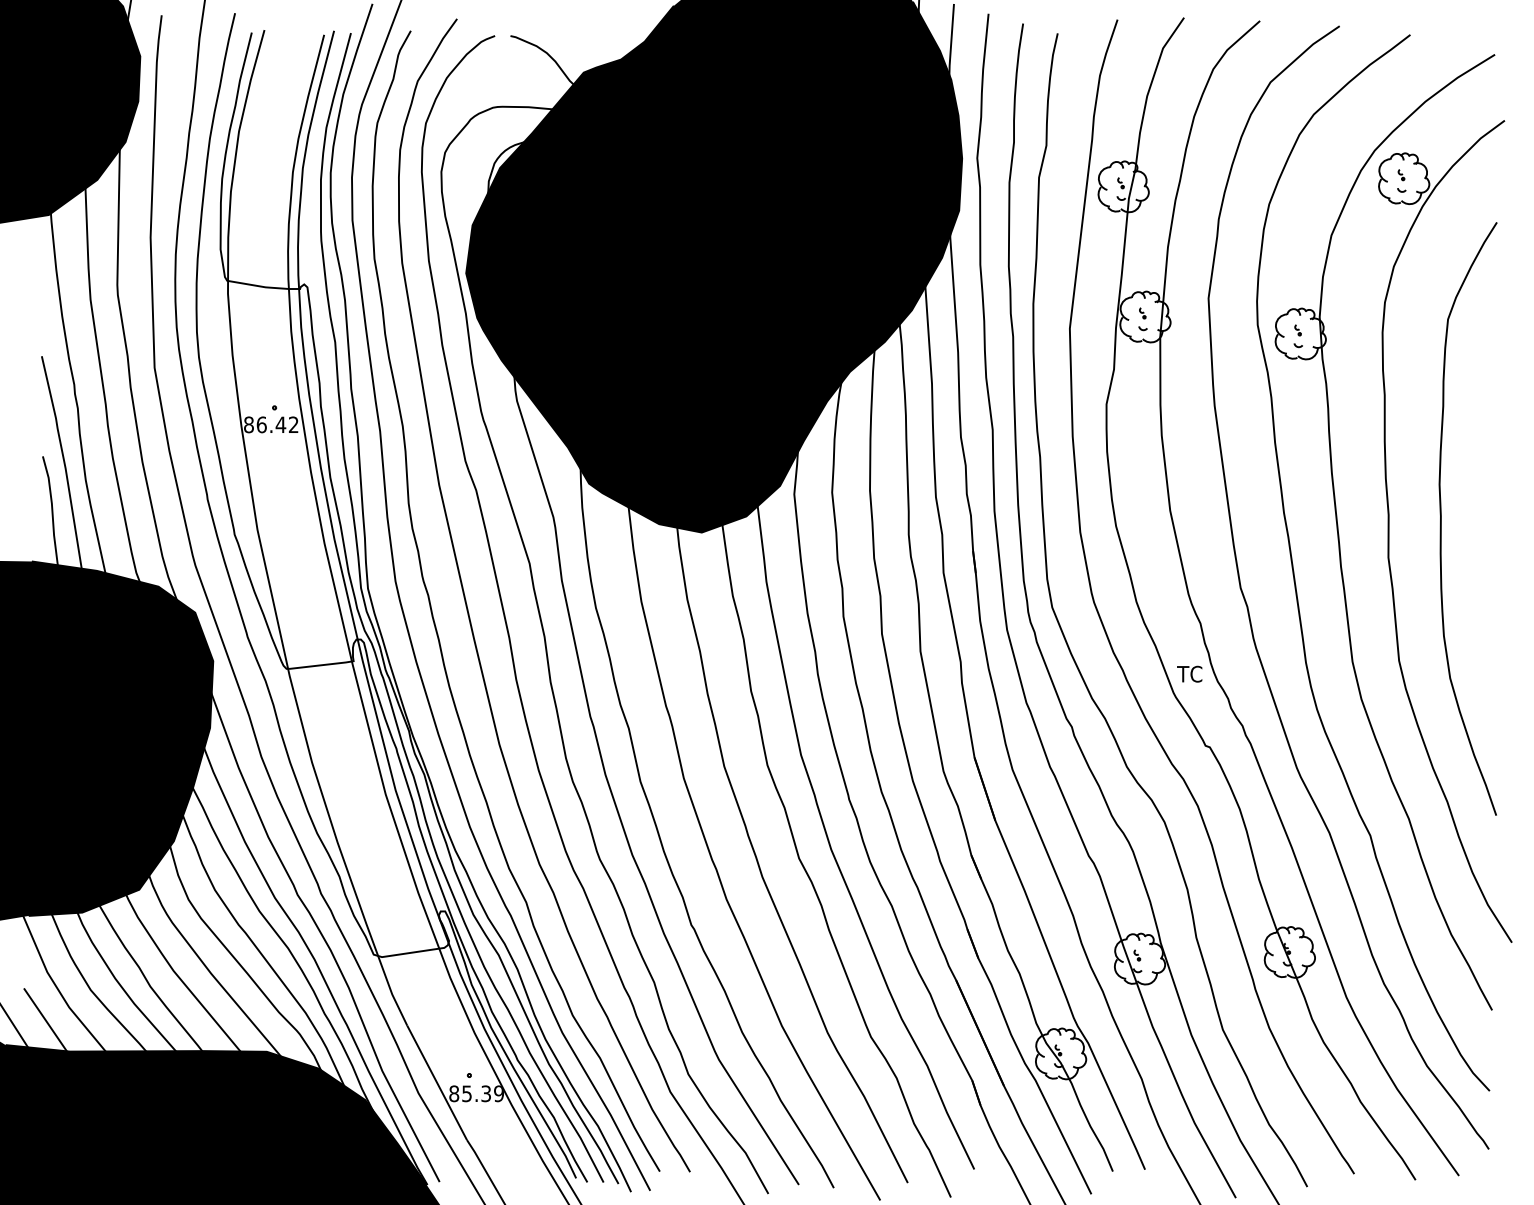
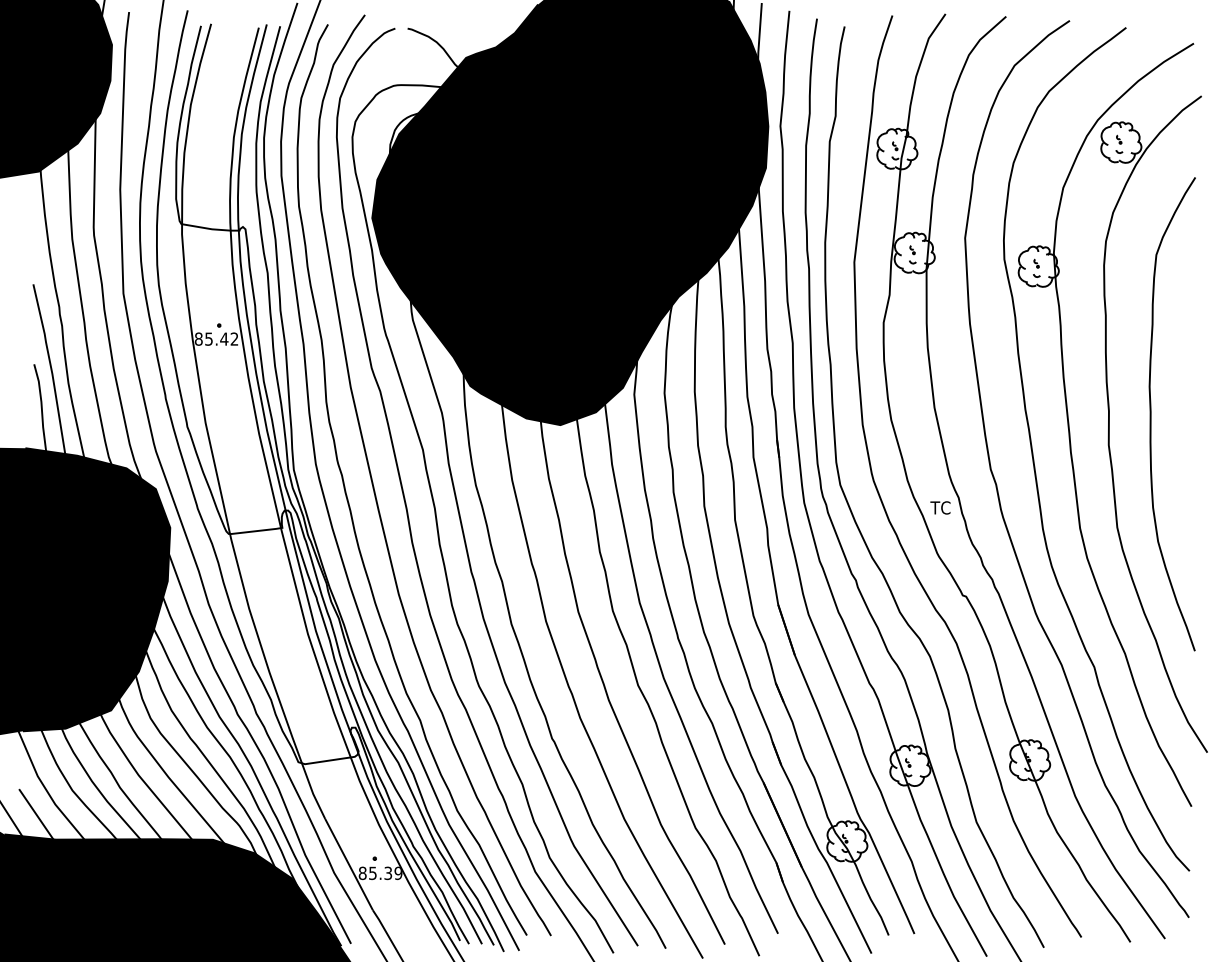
text: (261, 424) -> (208, 338), 86.42 -> 85.42
text: (1189, 673) -> (940, 507), moved

